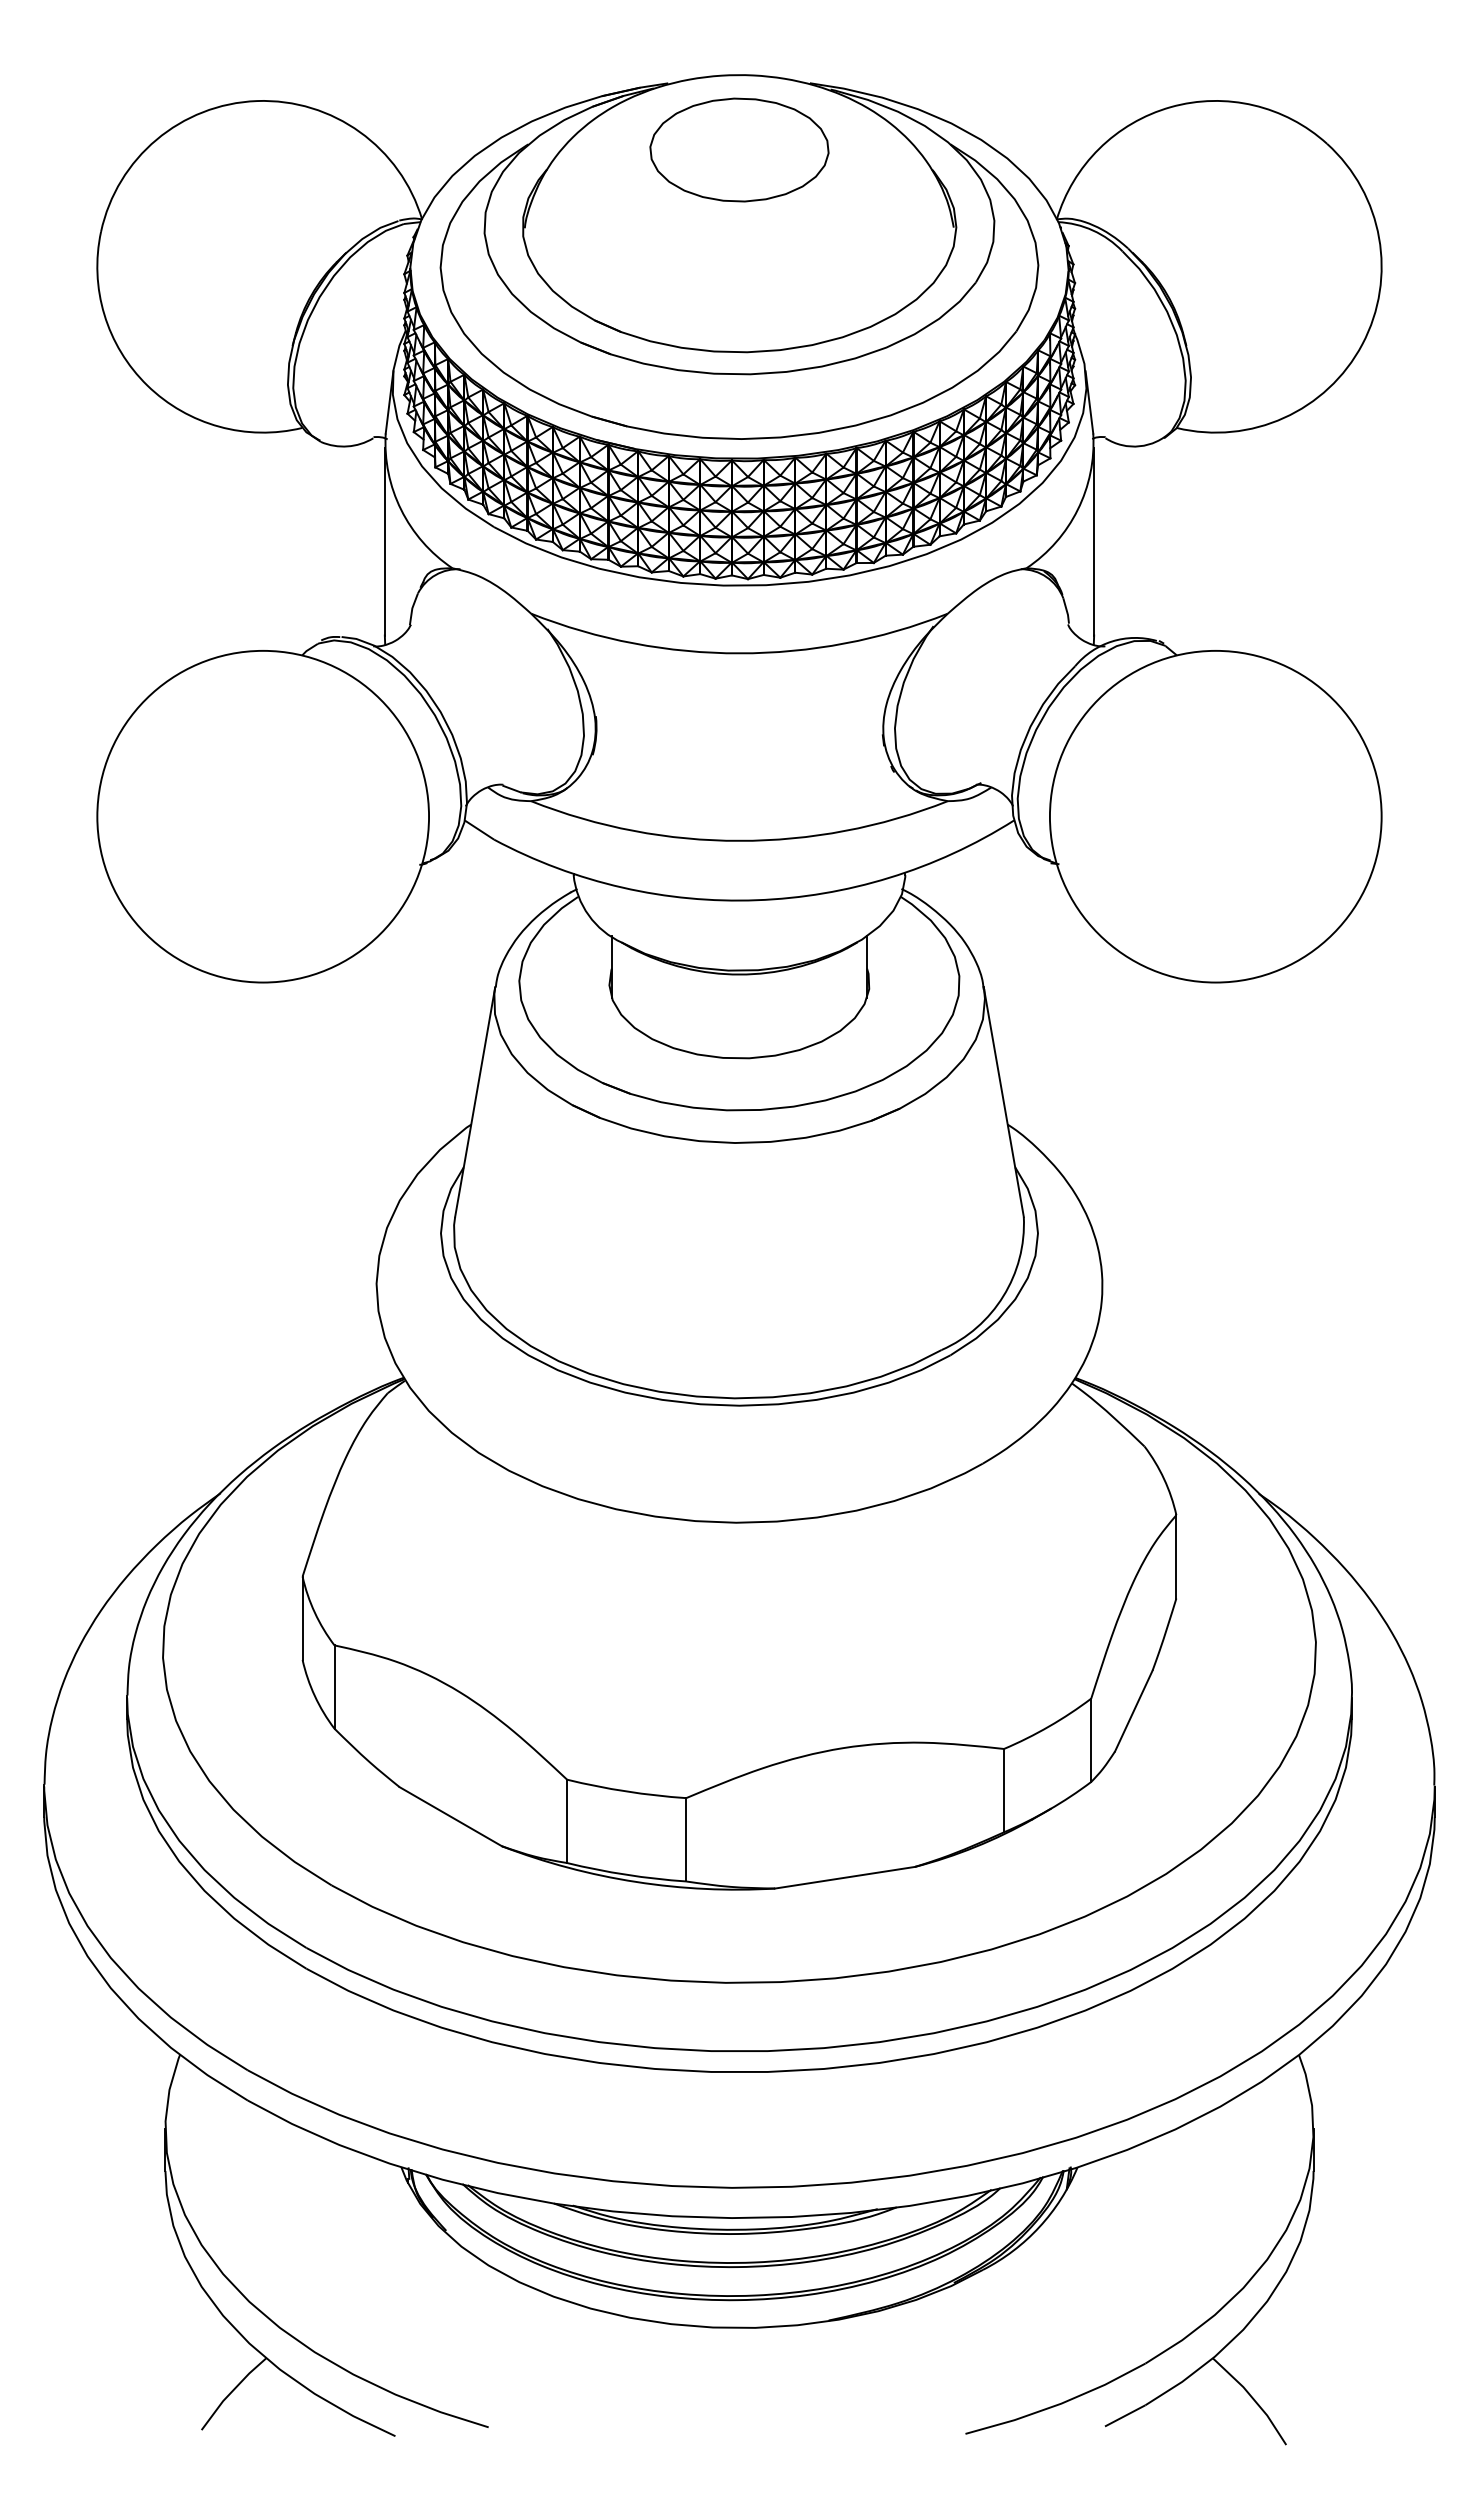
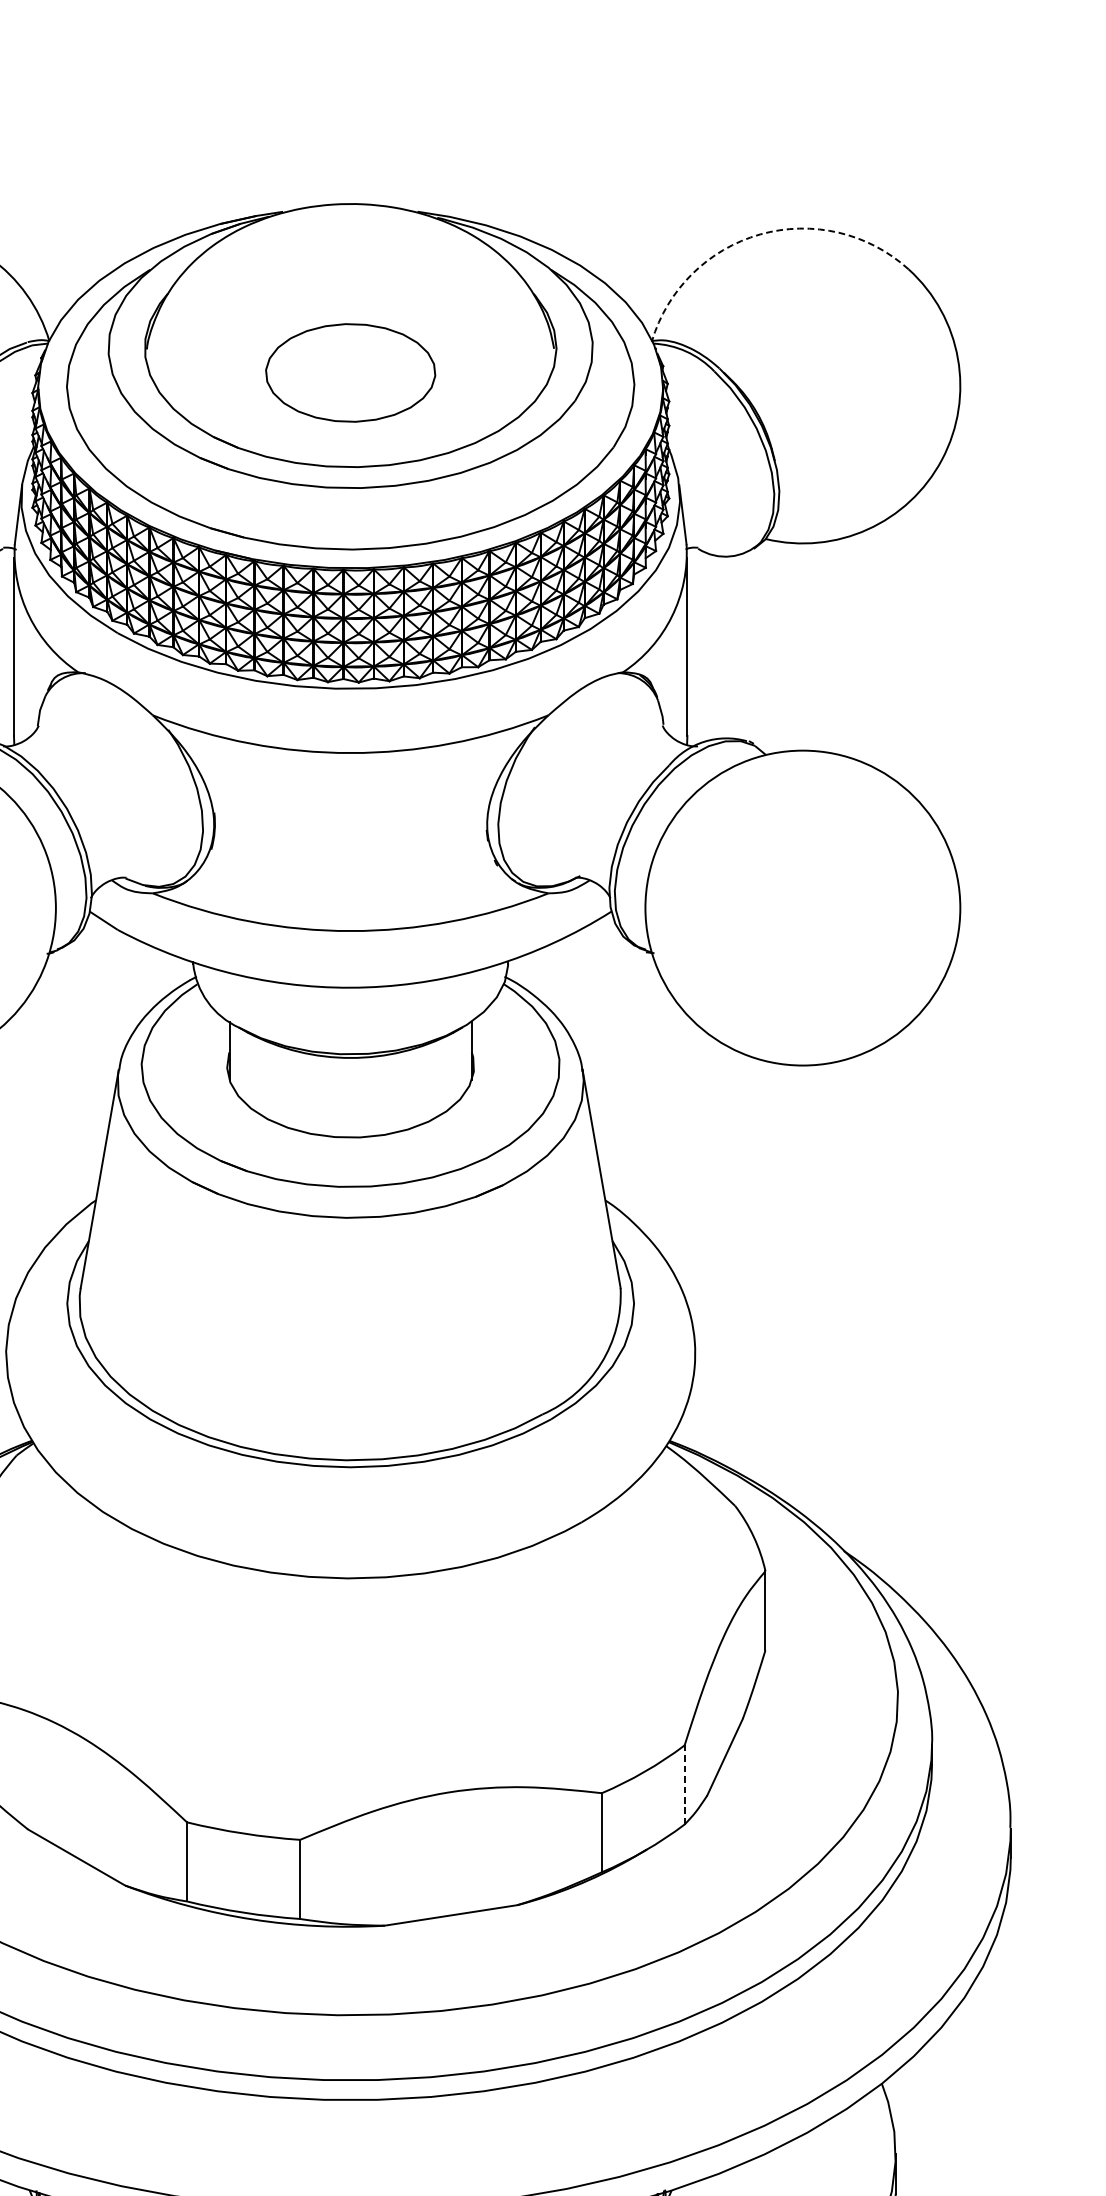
arc: (1170, 107) -> (759, 234), solid -> dashed
part: (739, 149) -> (350, 372), moved
line: (1091, 1740) -> (684, 1785), solid -> dashed

